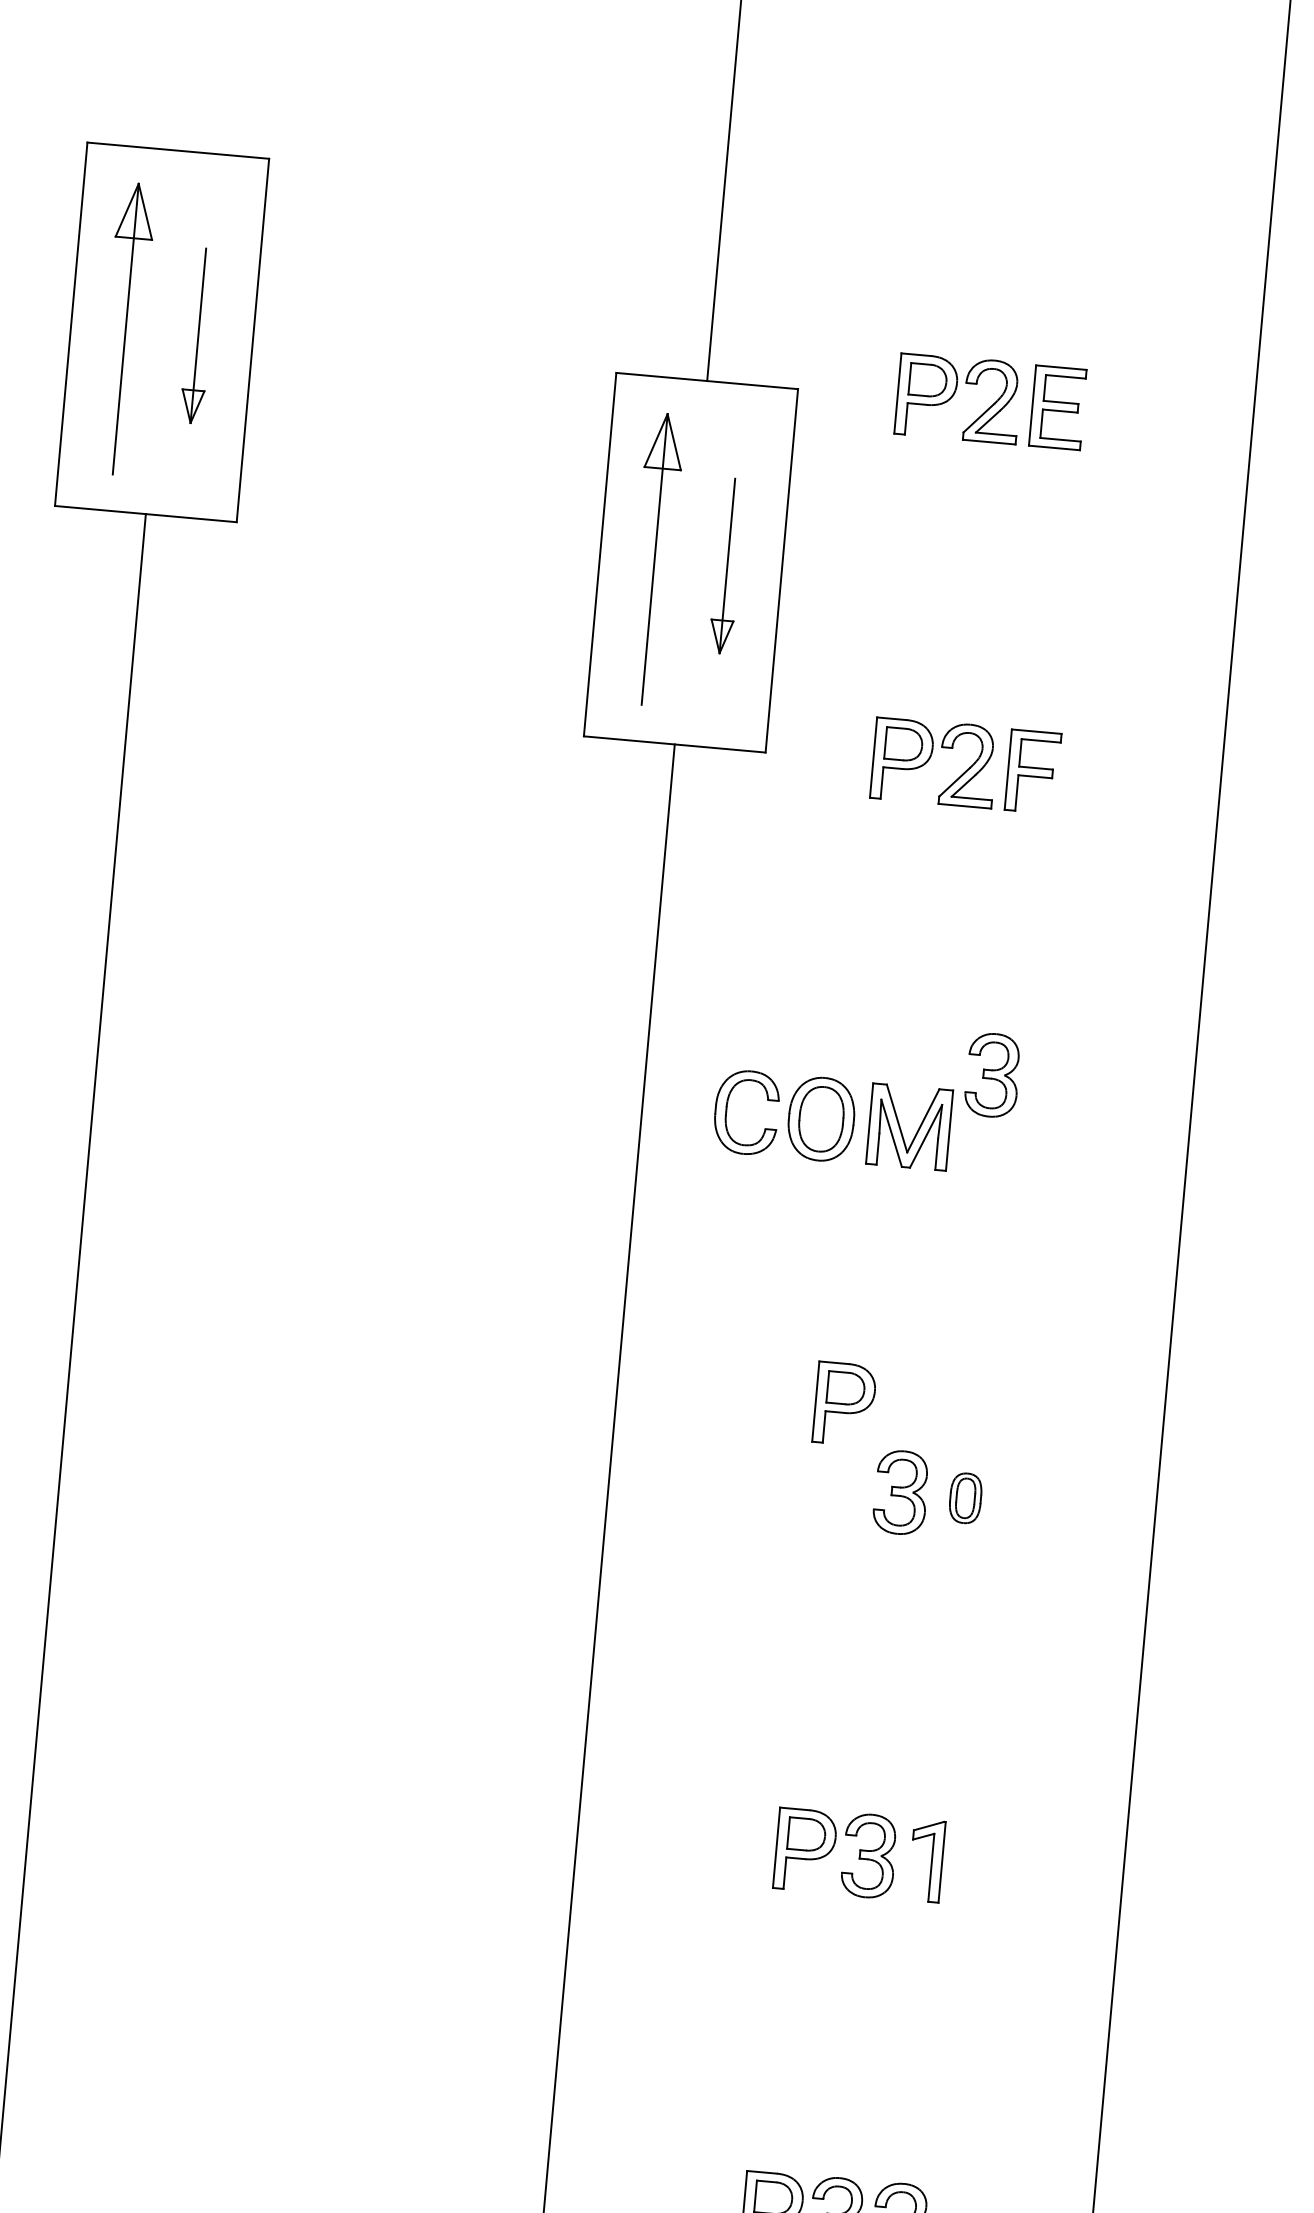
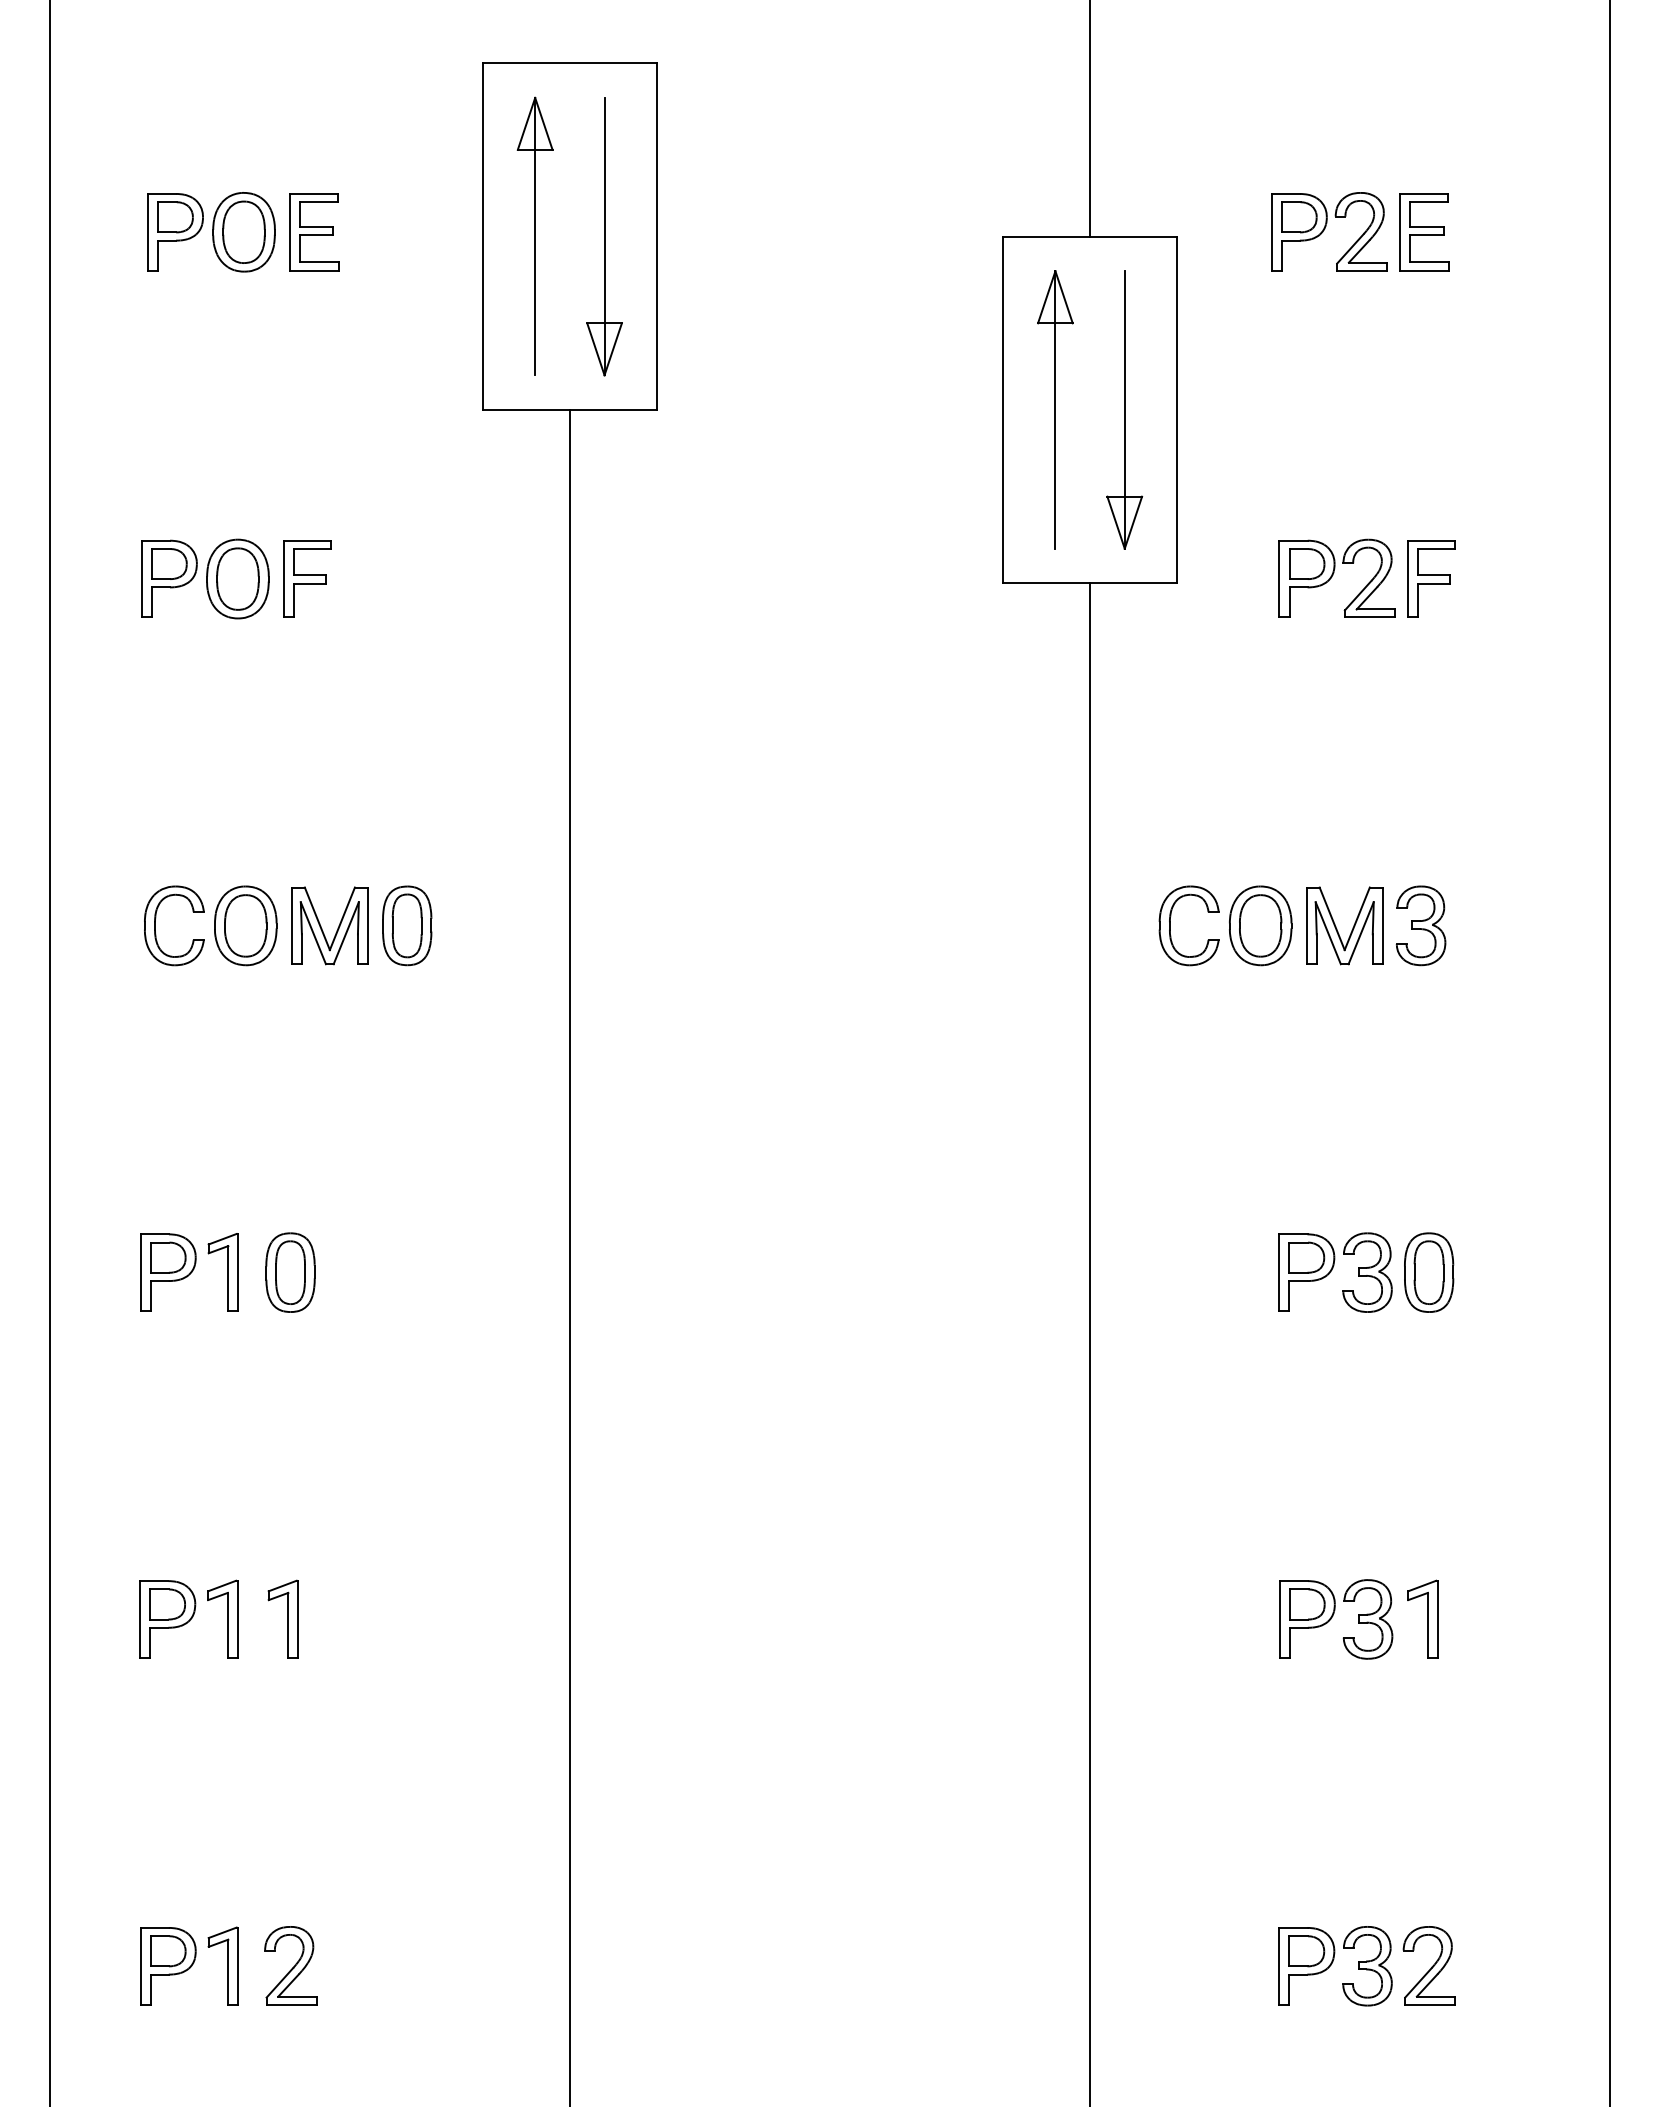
part: (198, 335) -> (604, 236), size x1.67
part: (727, 565) -> (1124, 409), size x1.67
part: (992, 1074) -> (1420, 925), moved
part: (844, 1403) -> (1306, 1272), moved
part: (965, 1498) -> (1429, 1272), size x1.67

